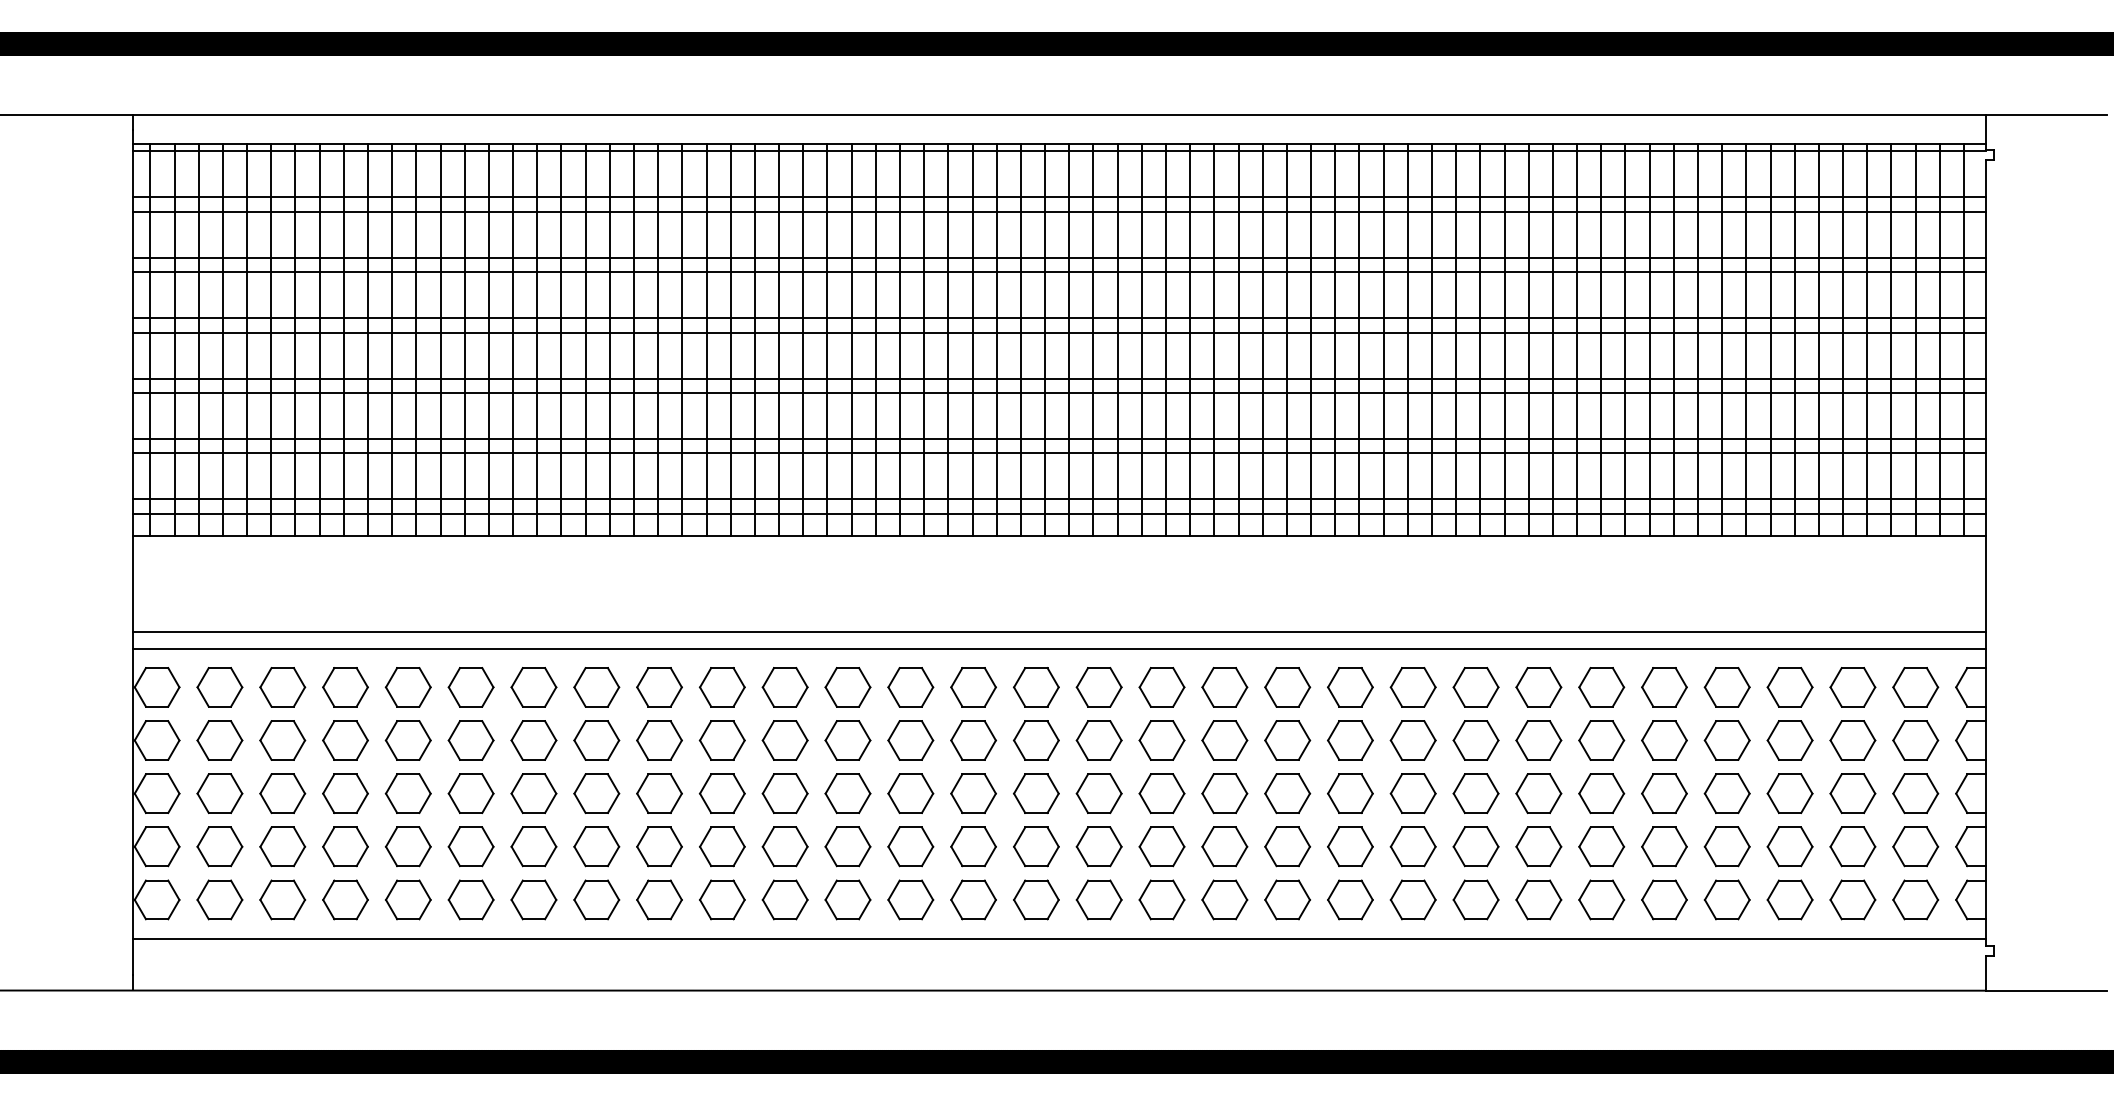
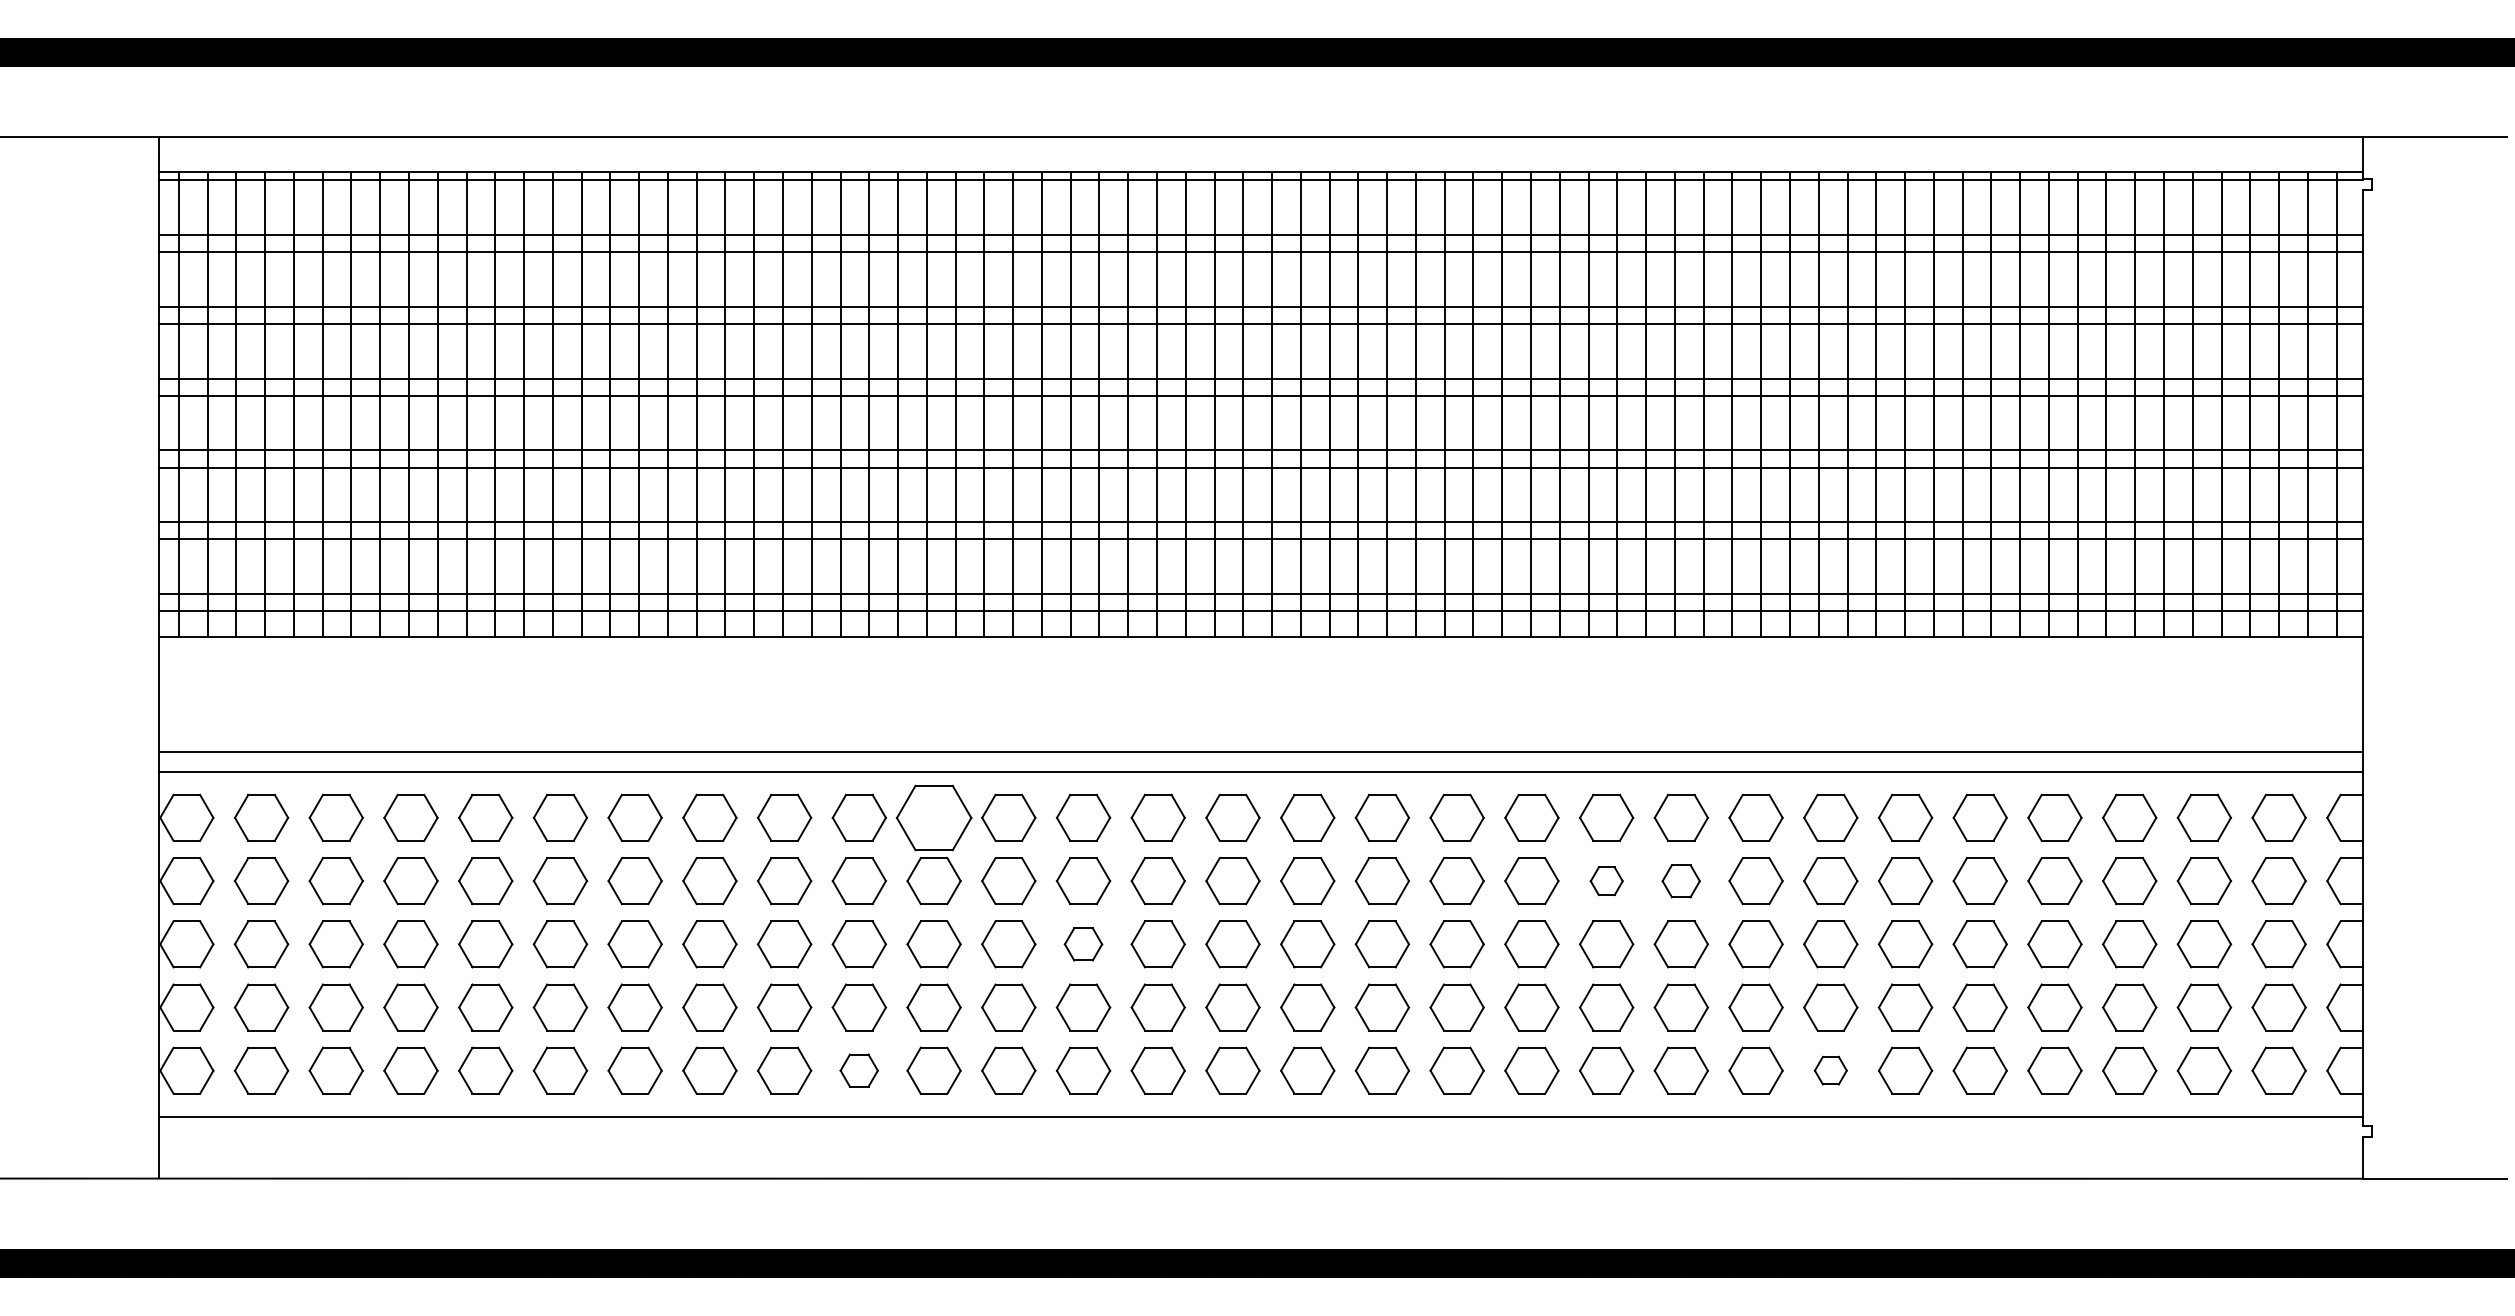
part: (784, 687) -> (933, 817), size x1.4
part: (1350, 740) -> (1606, 881), size x0.6
part: (1412, 740) -> (1680, 881), size x0.7
part: (910, 793) -> (1083, 944), size x0.7
part: (721, 899) -> (858, 1070), size x0.7
part: (1538, 899) -> (1830, 1070), size x0.6

